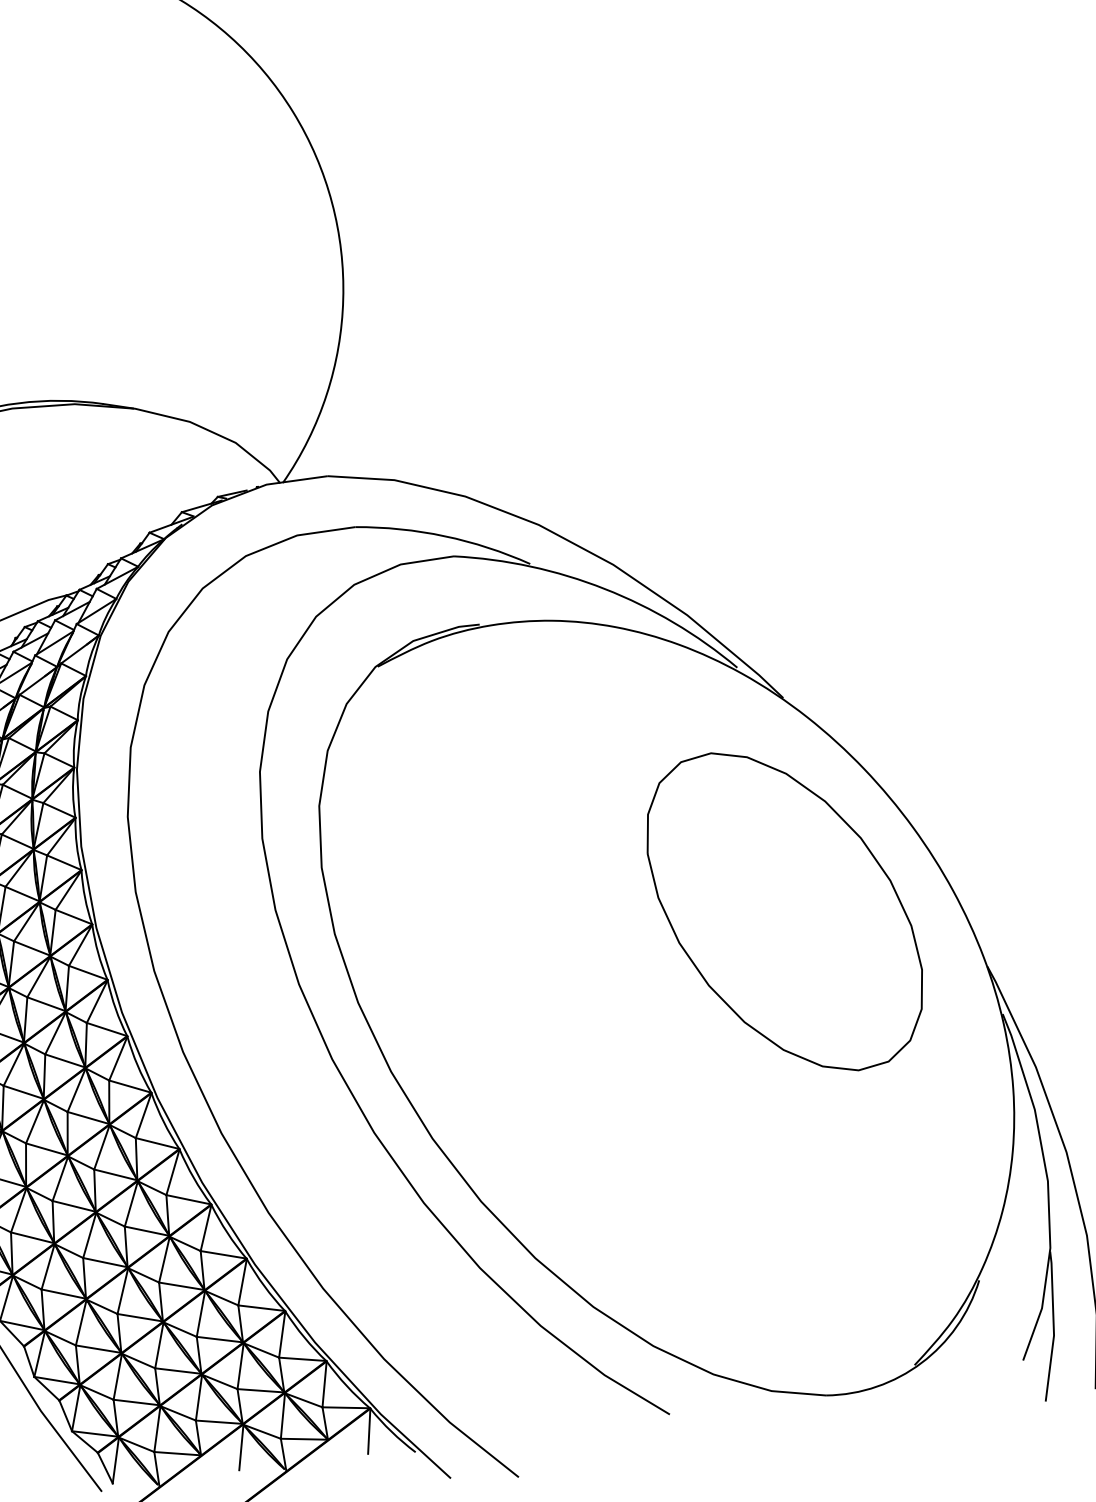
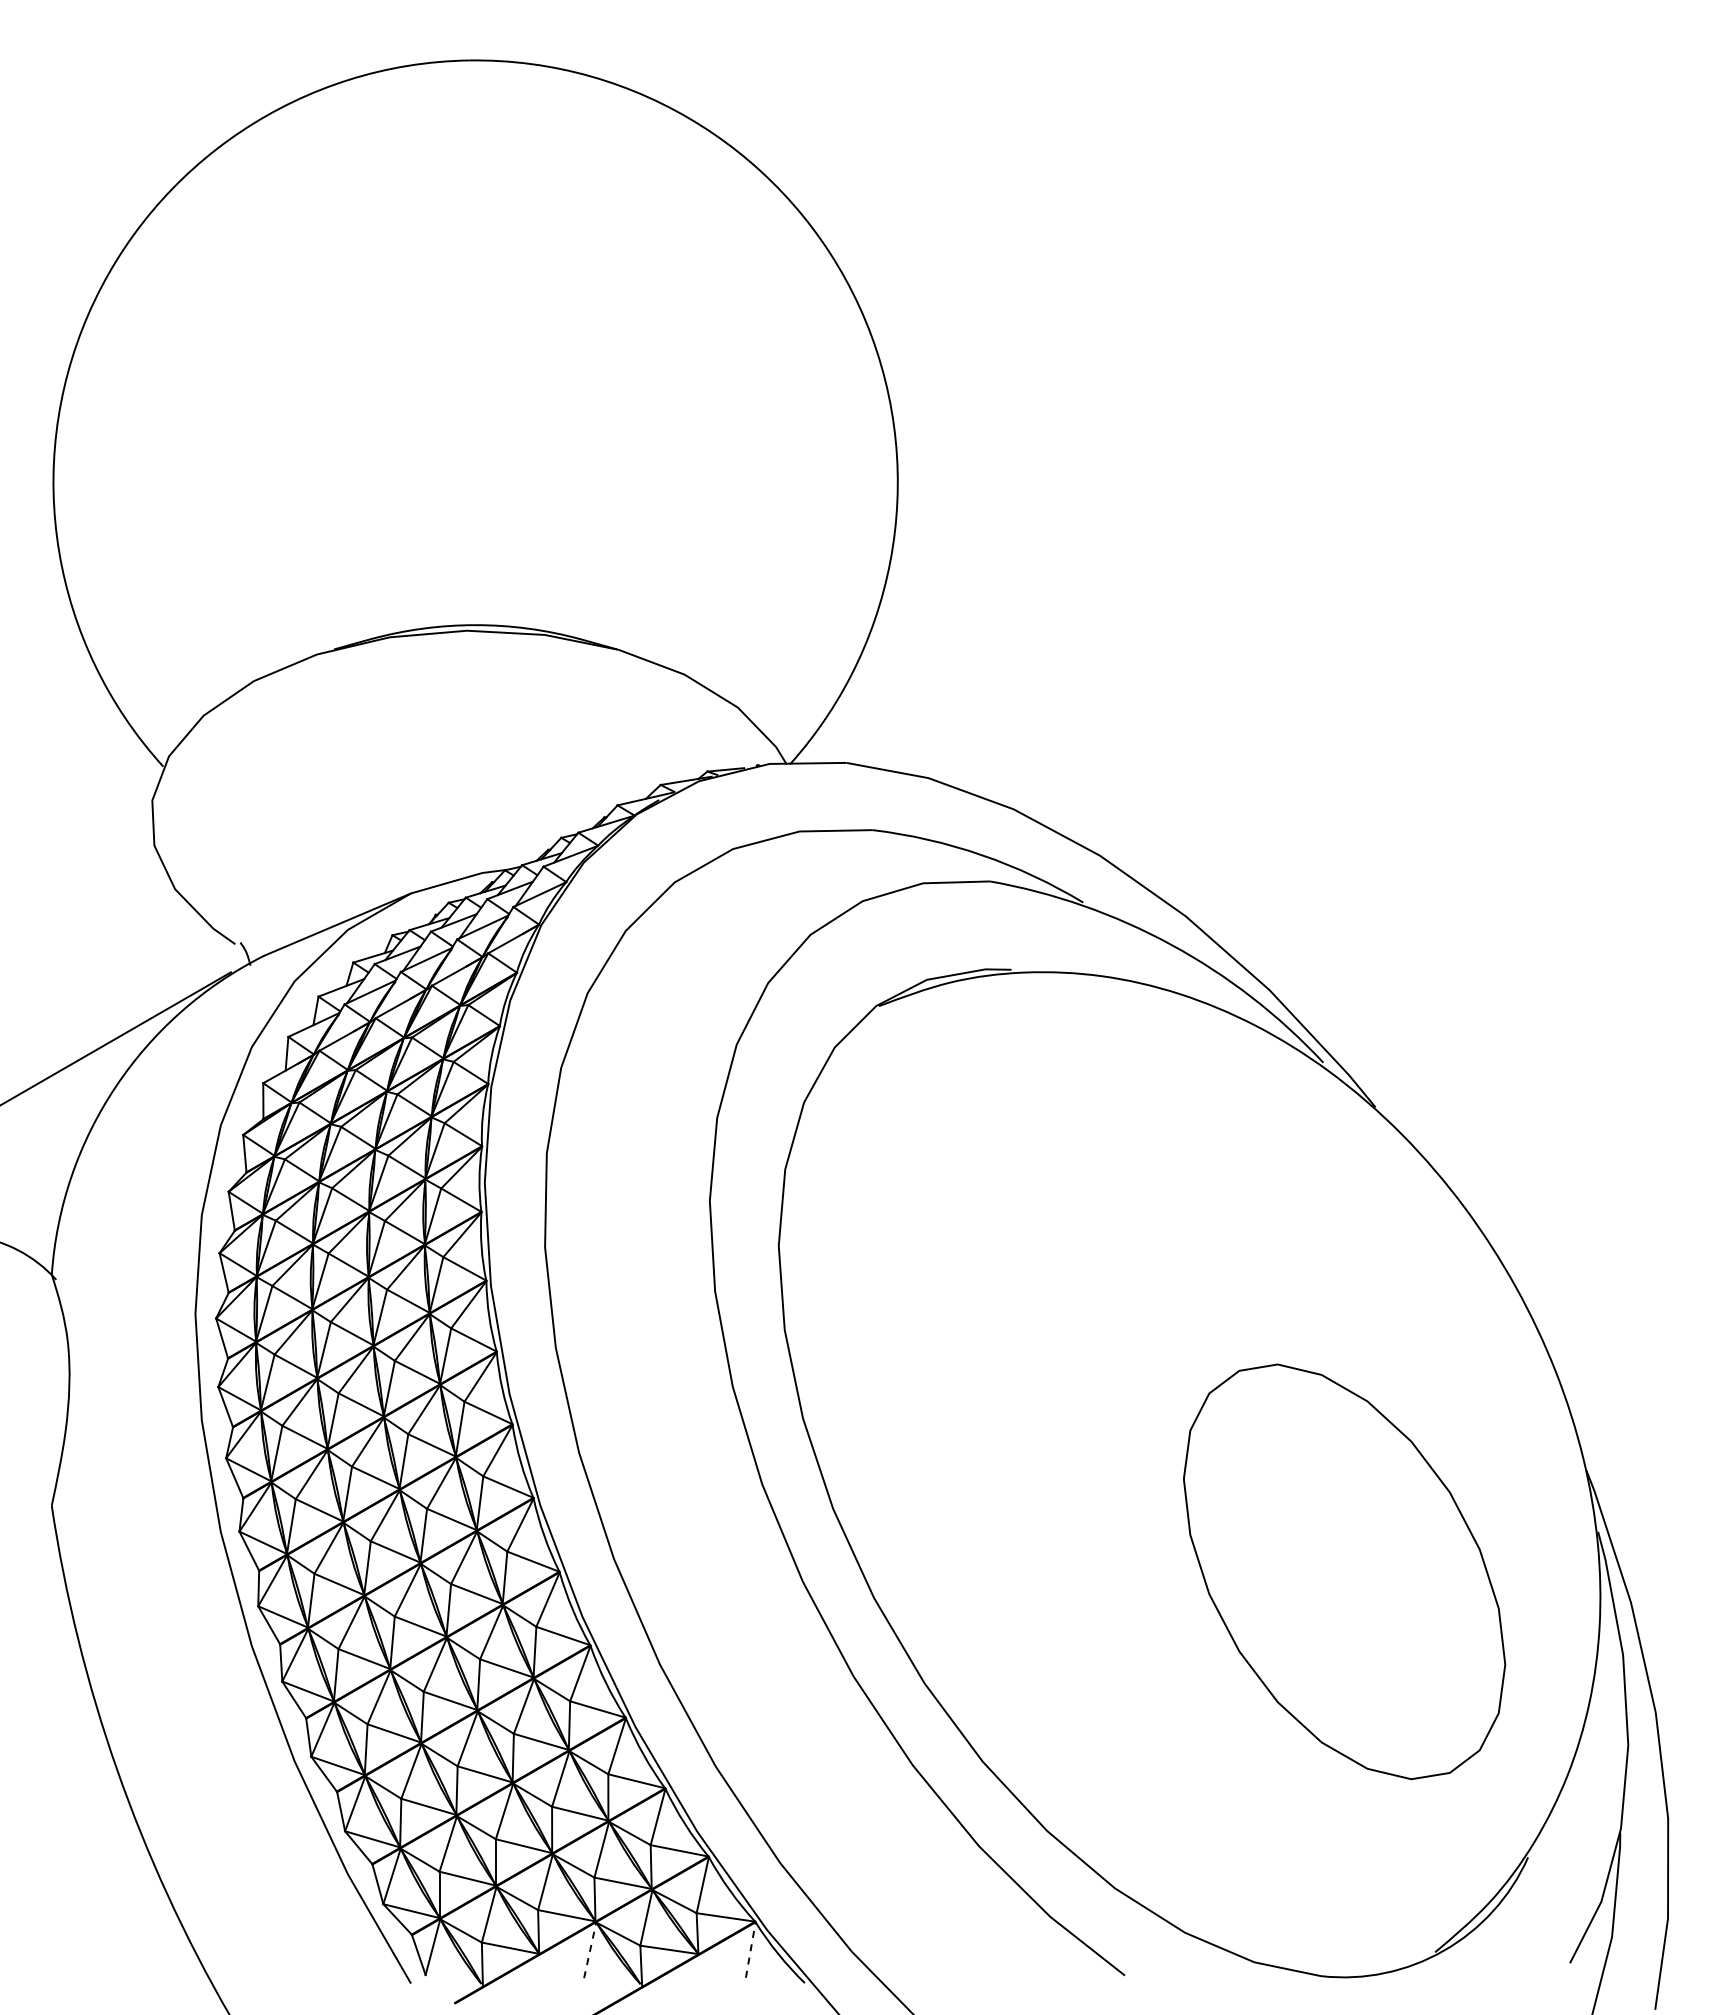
part: (784, 911) -> (1344, 1571), moved
line: (368, 1430) -> (750, 1949), solid -> dashed
line: (241, 1446) -> (590, 1949), solid -> dashed

